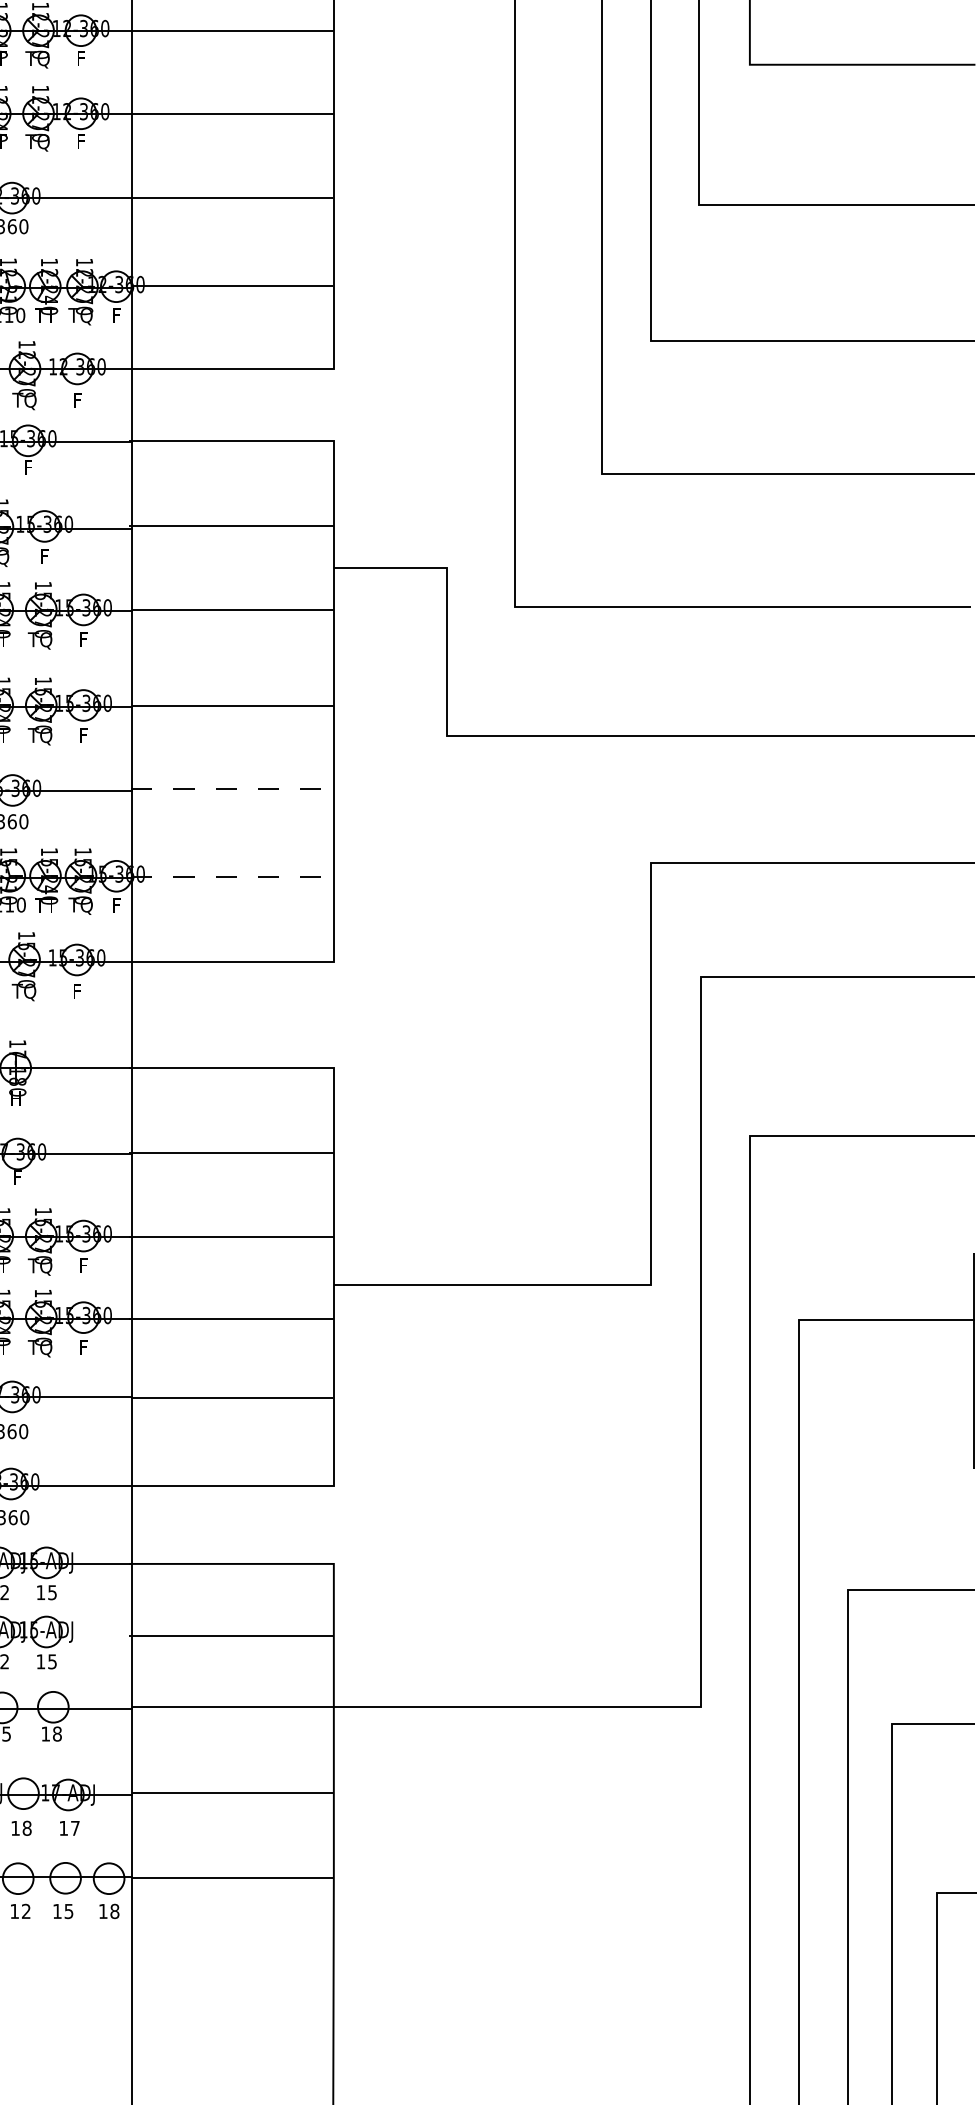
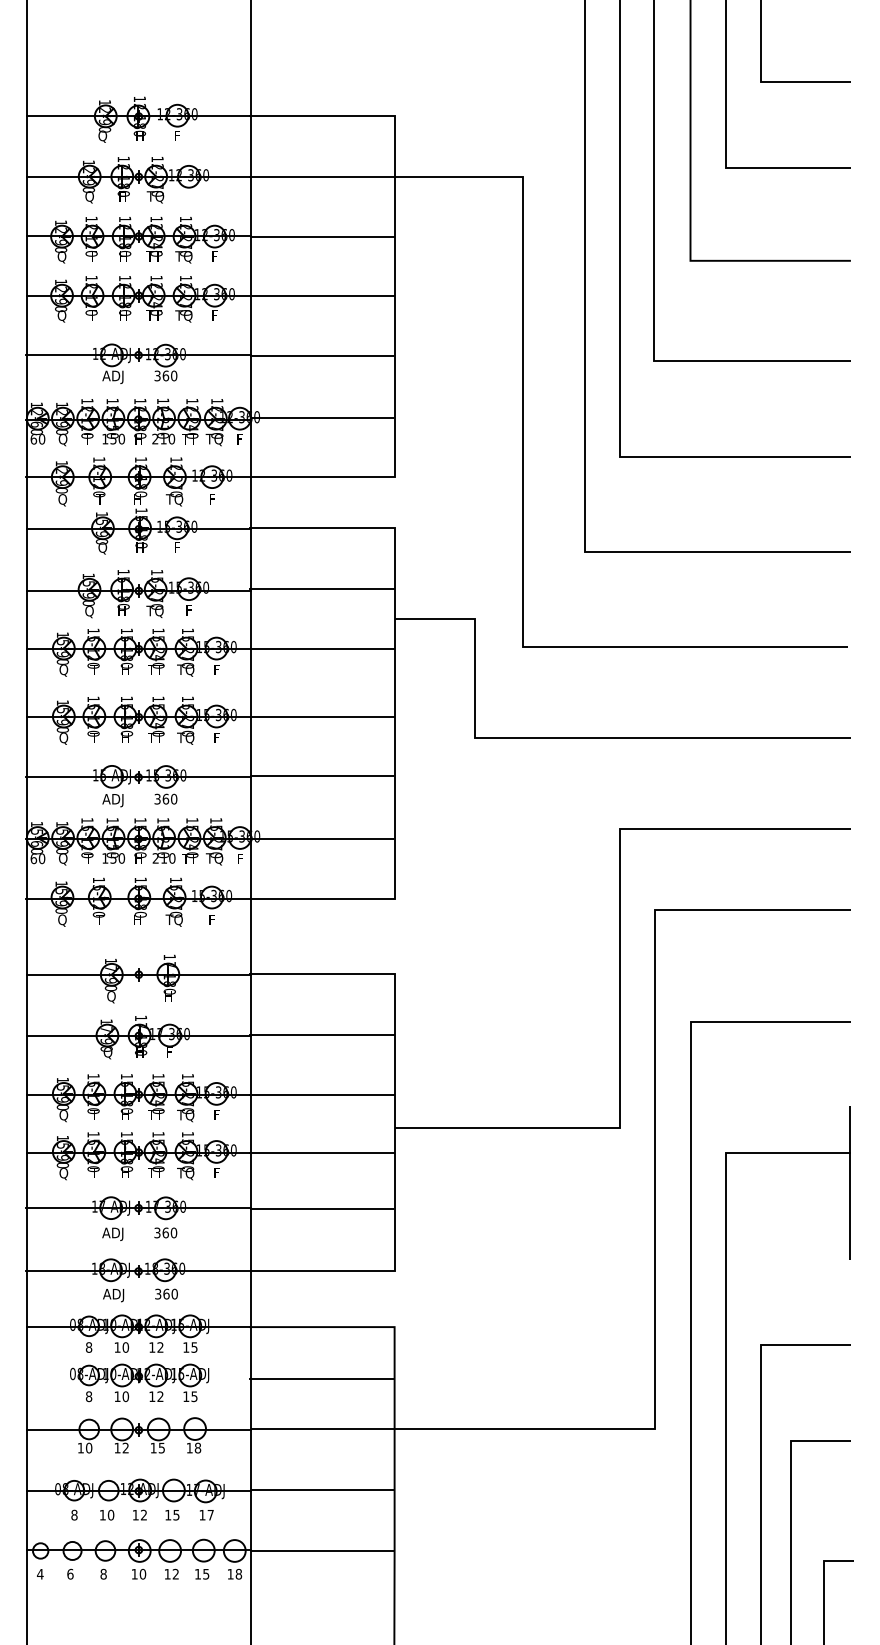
line: (232, 789) -> (322, 776), dashed -> solid
line: (232, 876) -> (322, 838), dashed -> solid
text: (27, 1827) -> (176, 1514), 18 -> 15

